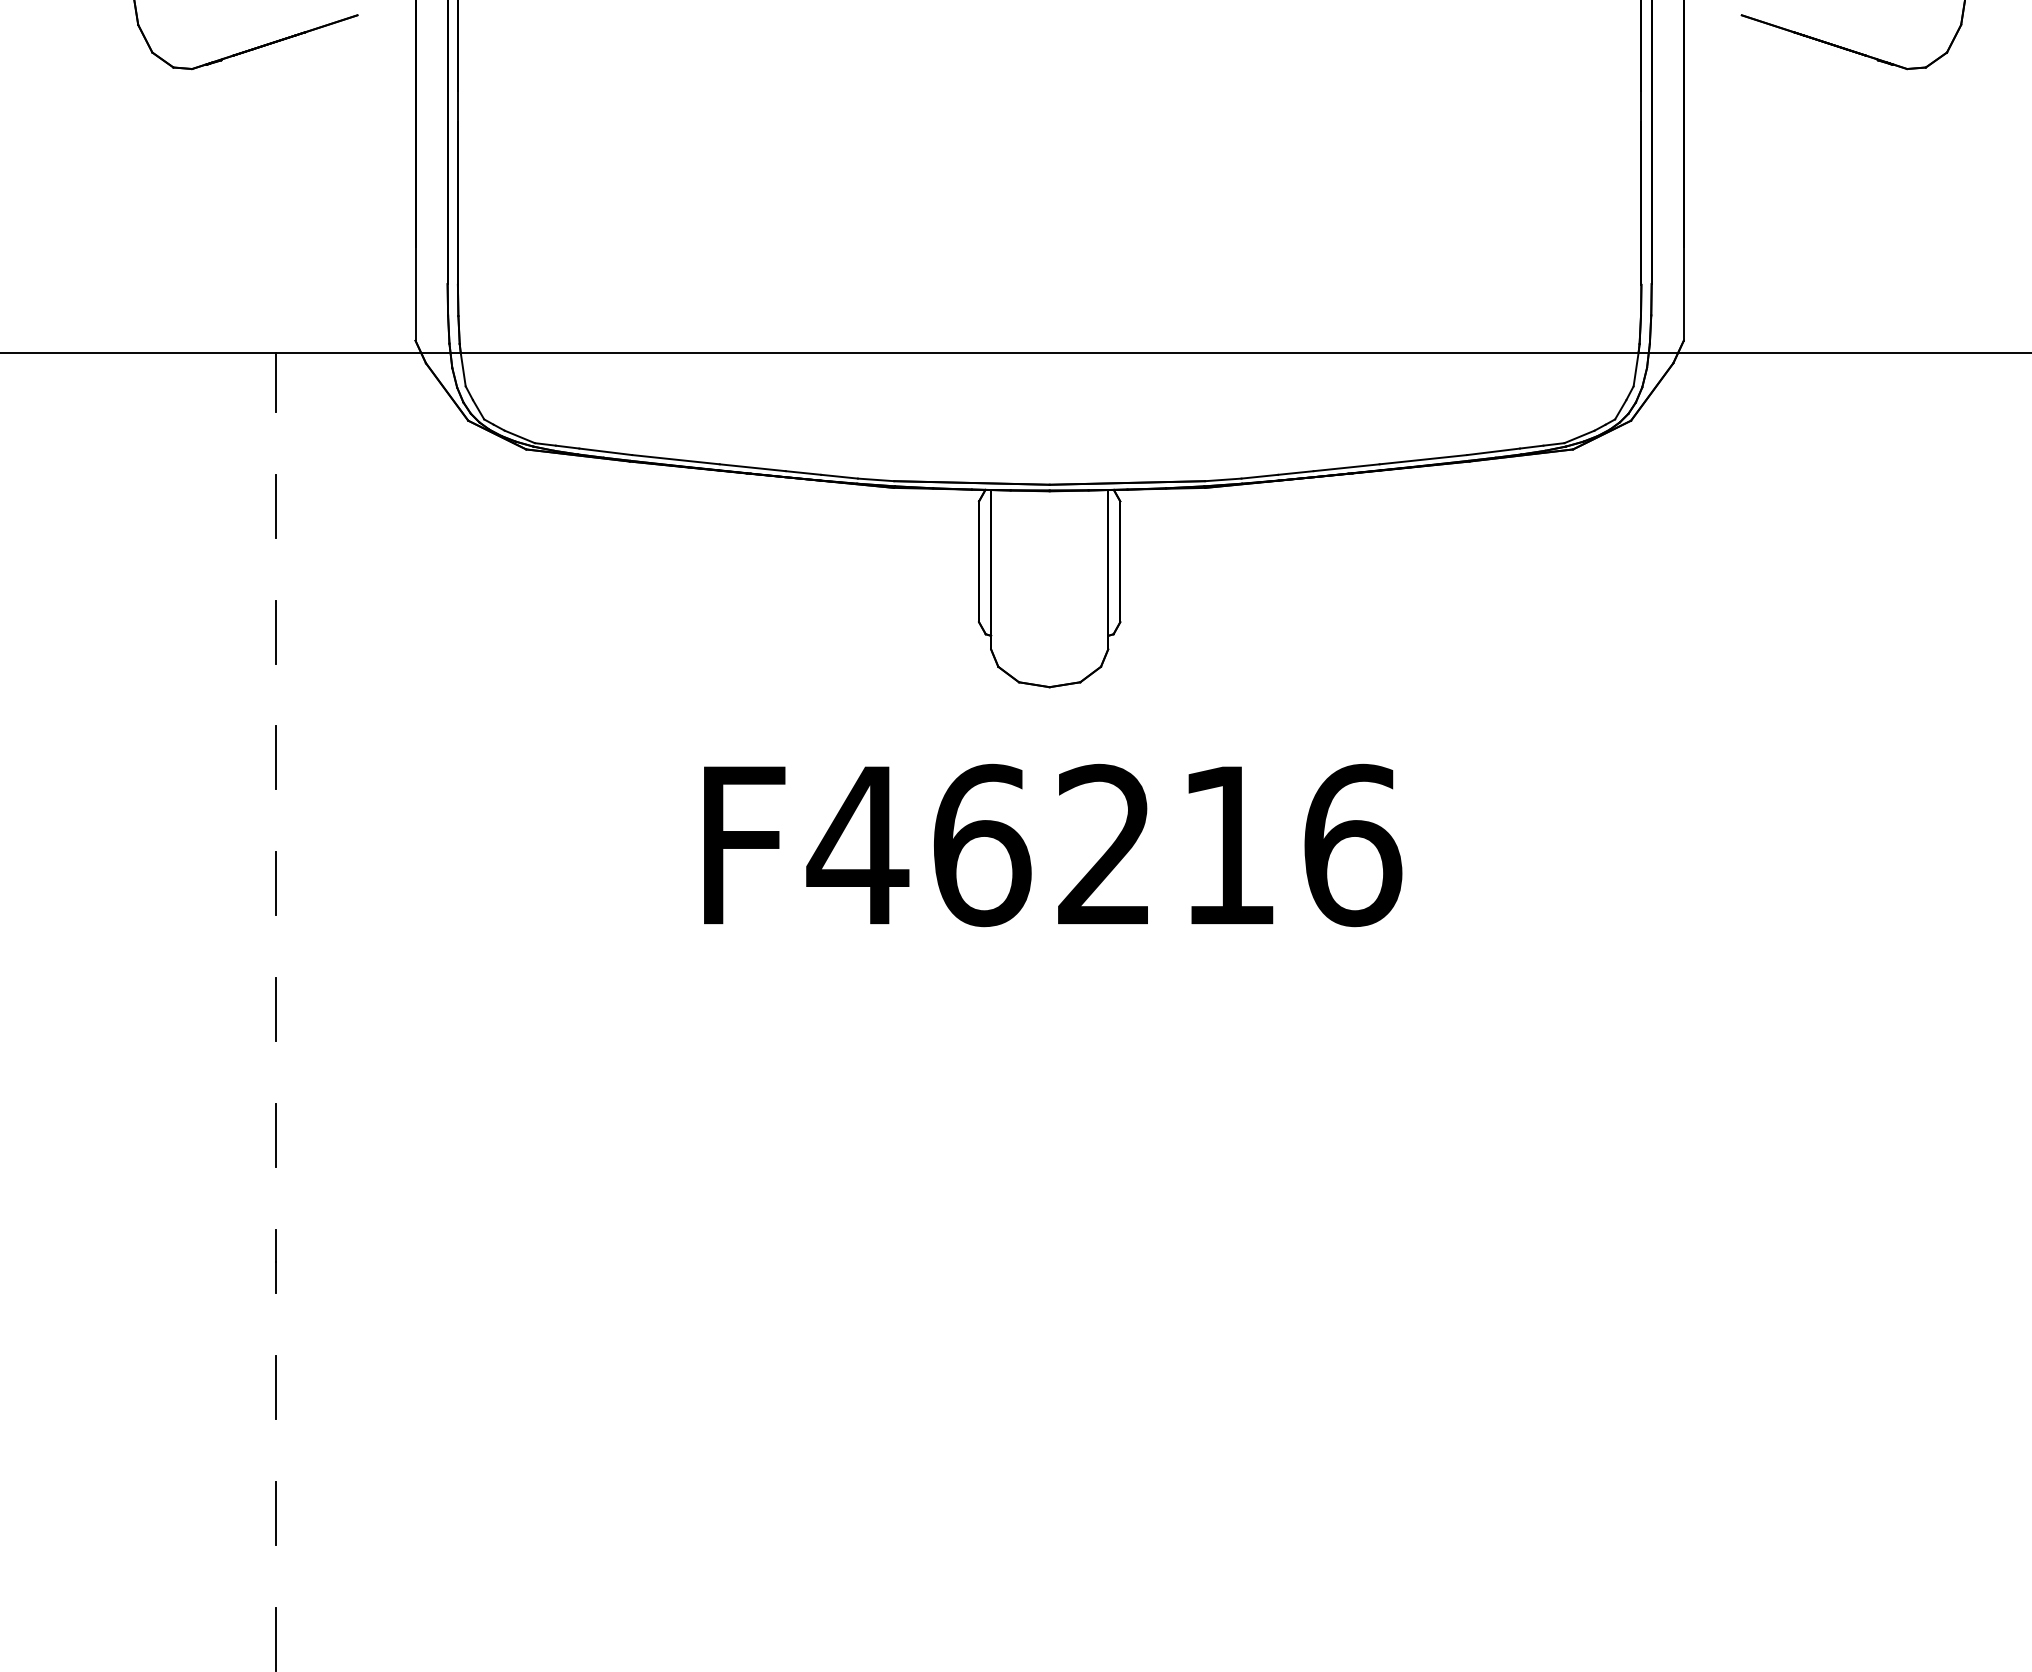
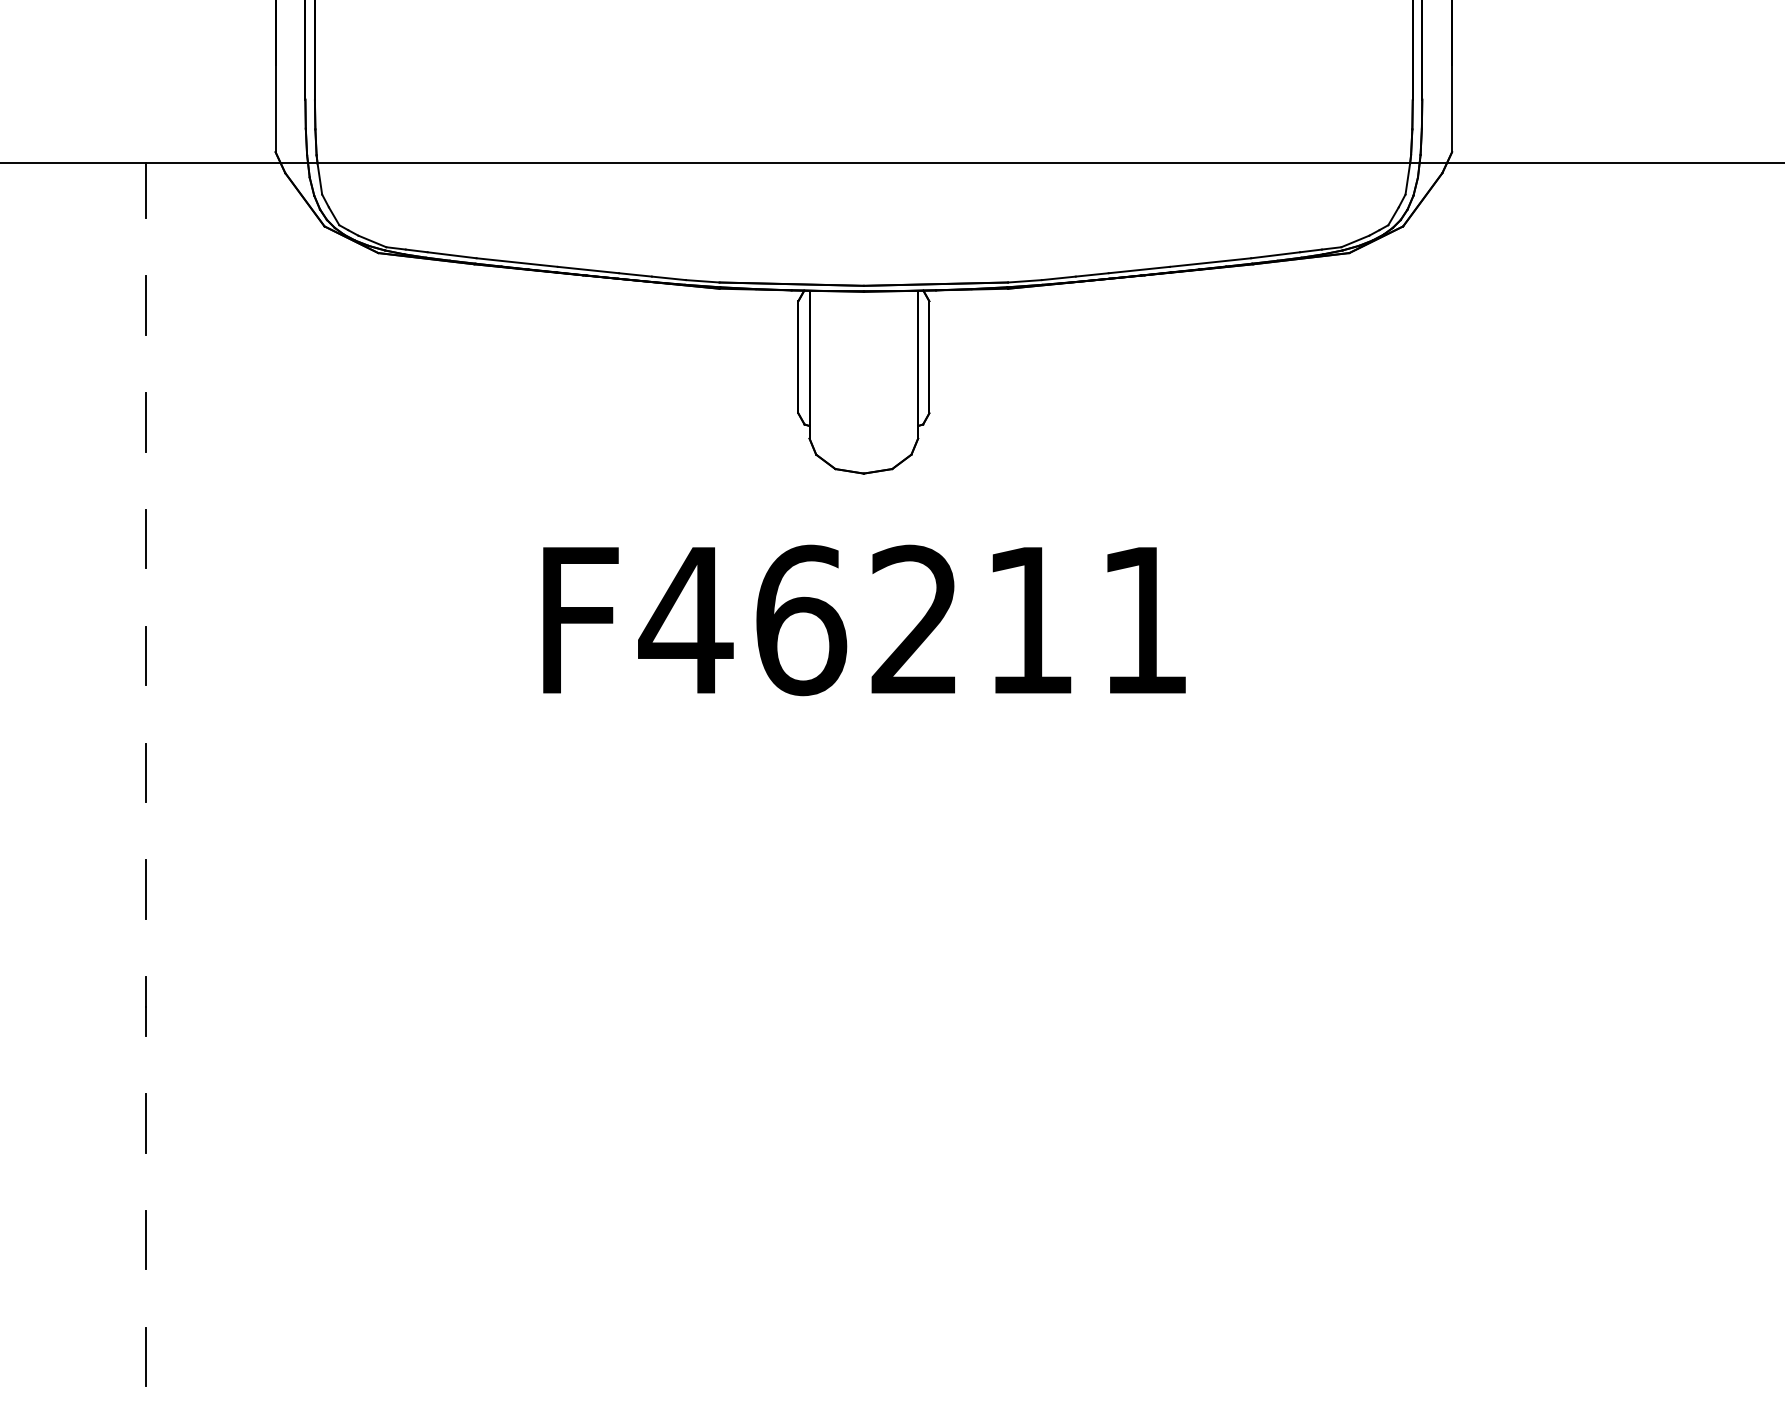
text: (1353, 845) -> (1145, 620), F46216 -> F46211

